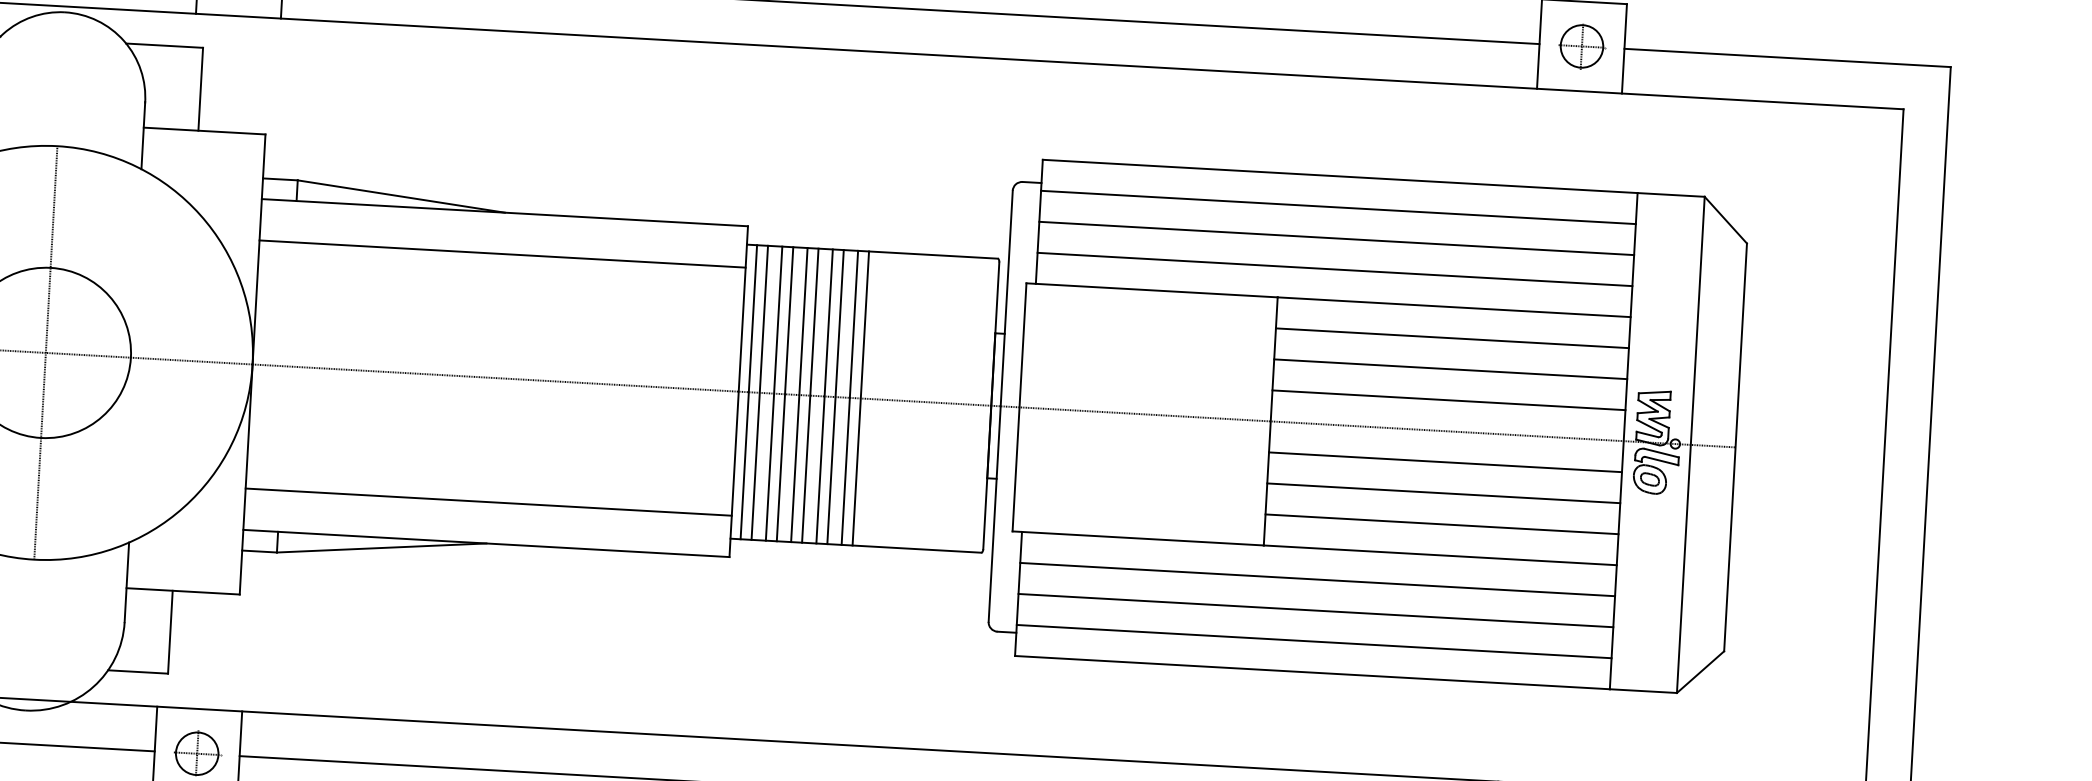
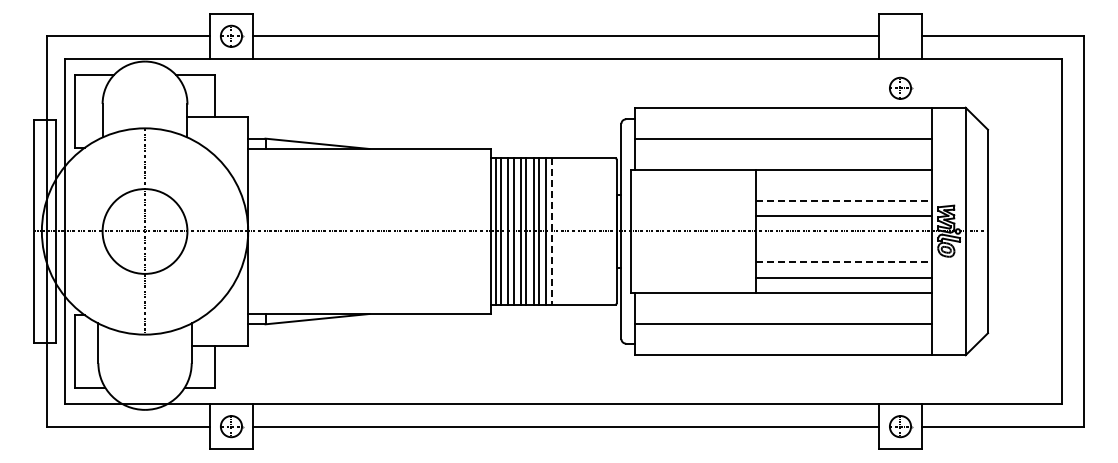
part: (1584, 44) -> (901, 87), moved
line: (1337, 208) -> (783, 123), removed
line: (502, 253) -> (369, 169), removed
line: (1334, 270) -> (783, 154), removed
line: (1453, 339) -> (844, 185), removed
line: (1451, 369) -> (844, 200), solid -> dashed
line: (860, 398) -> (551, 231), solid -> dashed
line: (1446, 461) -> (844, 246), removed
line: (1444, 493) -> (844, 262), solid -> dashed
line: (488, 502) -> (369, 293), removed
line: (1317, 578) -> (783, 308), removed
line: (1313, 640) -> (783, 339), removed

